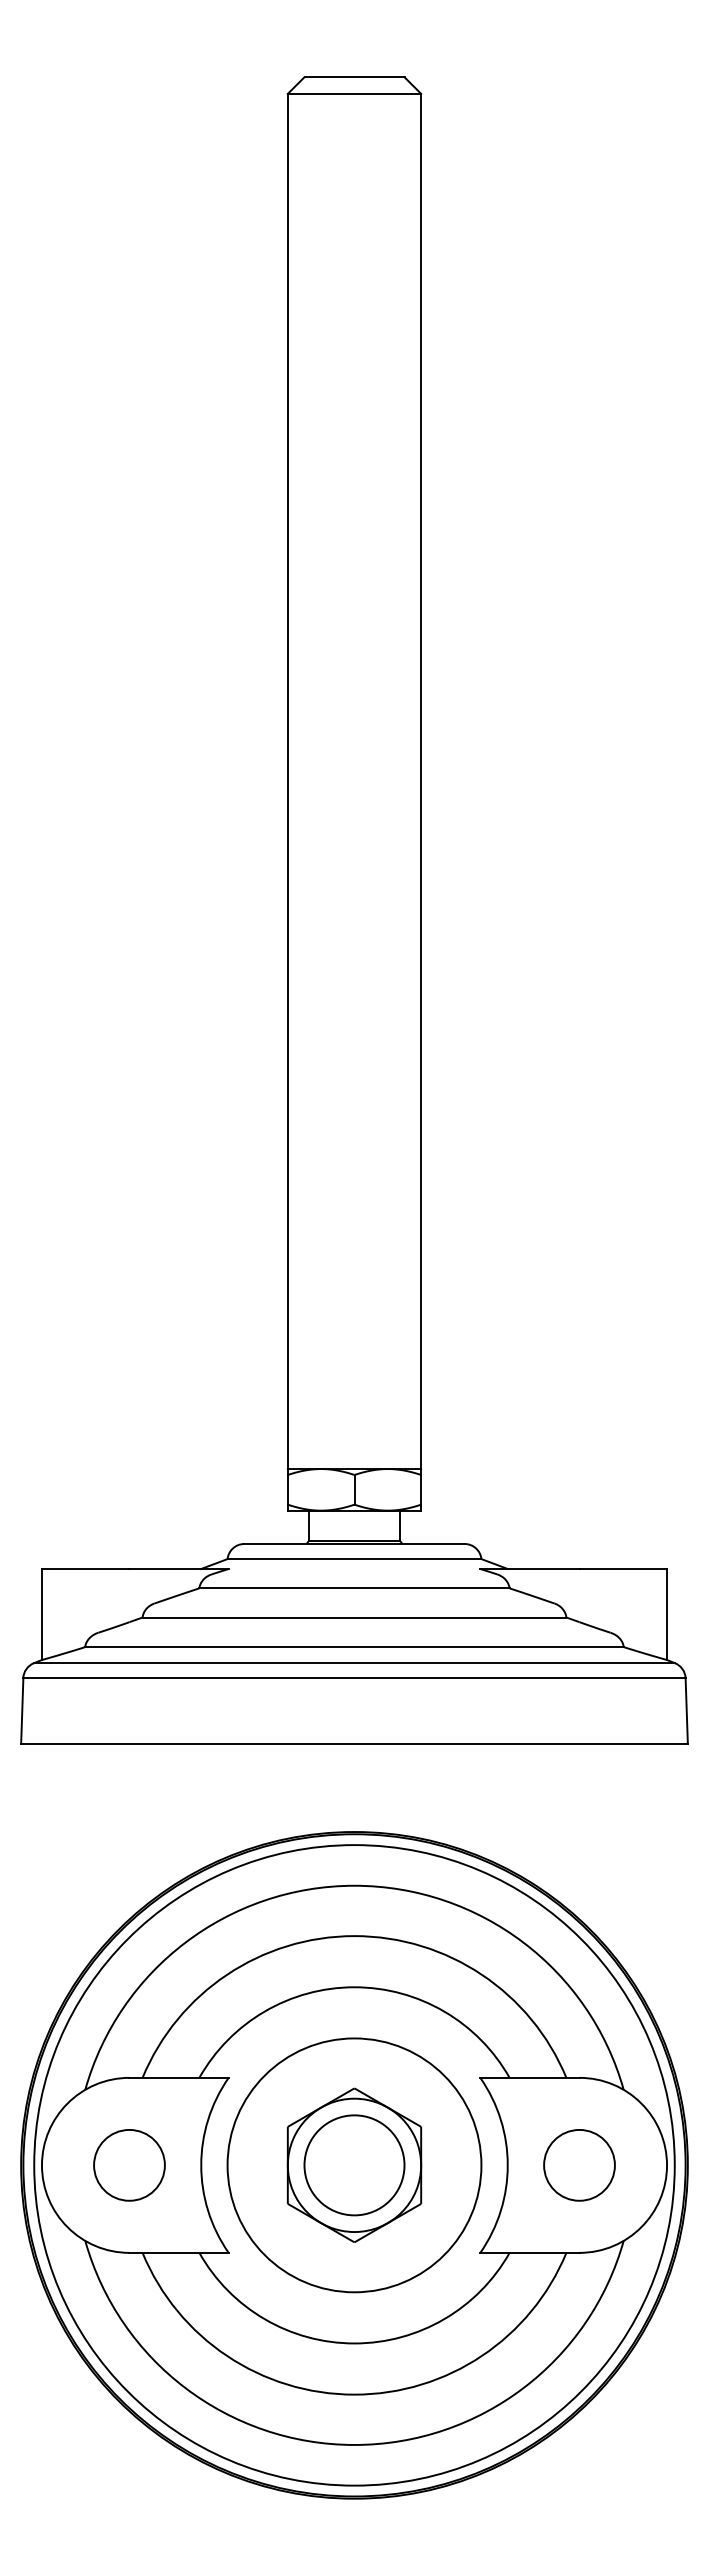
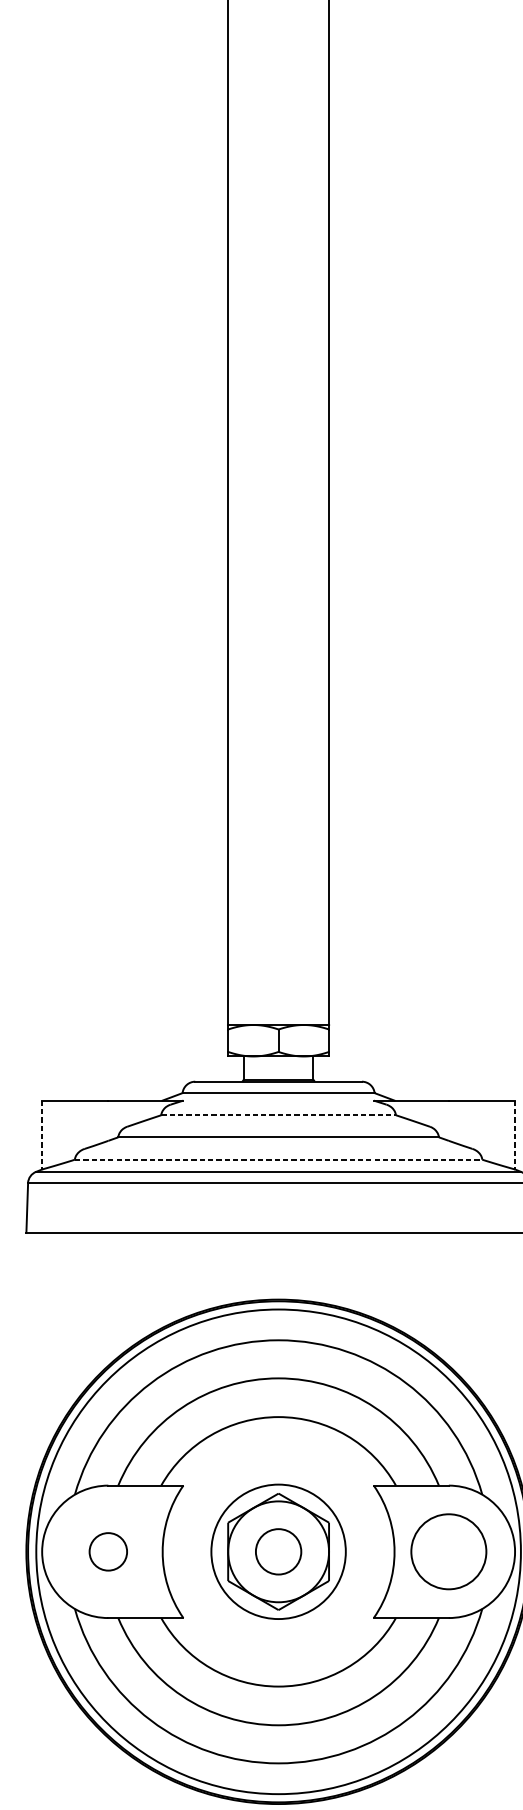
line: (355, 1588) -> (279, 1115), solid -> dashed
line: (41, 1614) -> (41, 1135), solid -> dashed
line: (667, 1614) -> (515, 1135), solid -> dashed
line: (354, 1647) -> (278, 1160), solid -> dashed
circle: (129, 2165) -> (108, 1551), size x0.7
circle: (354, 2165) -> (278, 1551), size x0.6
circle: (354, 2165) -> (278, 1551), size x0.7
circle: (579, 2165) -> (448, 1551), size x1.4

